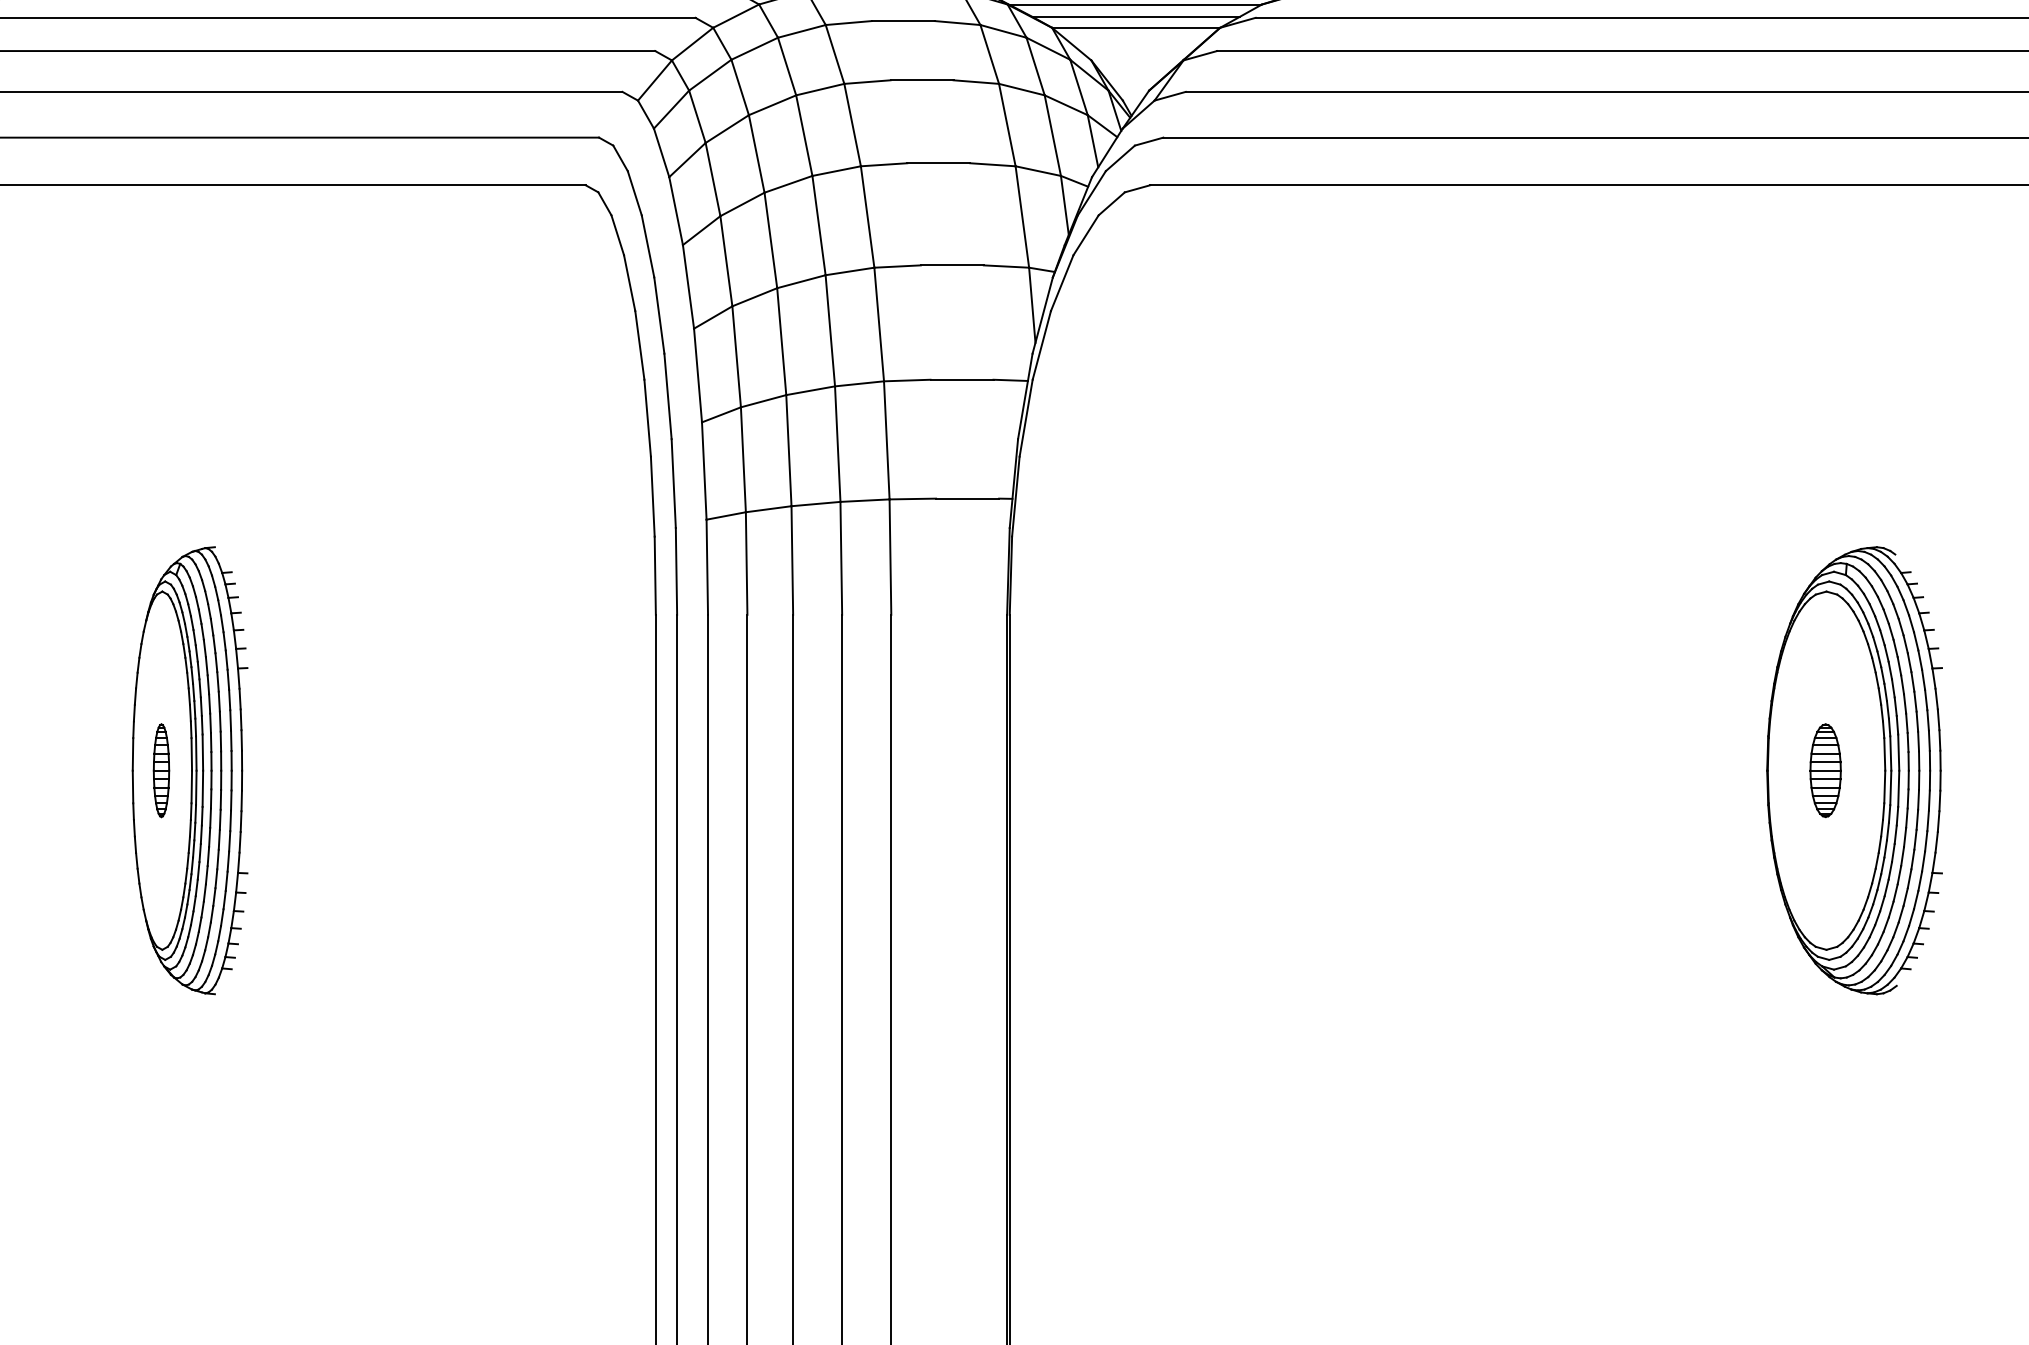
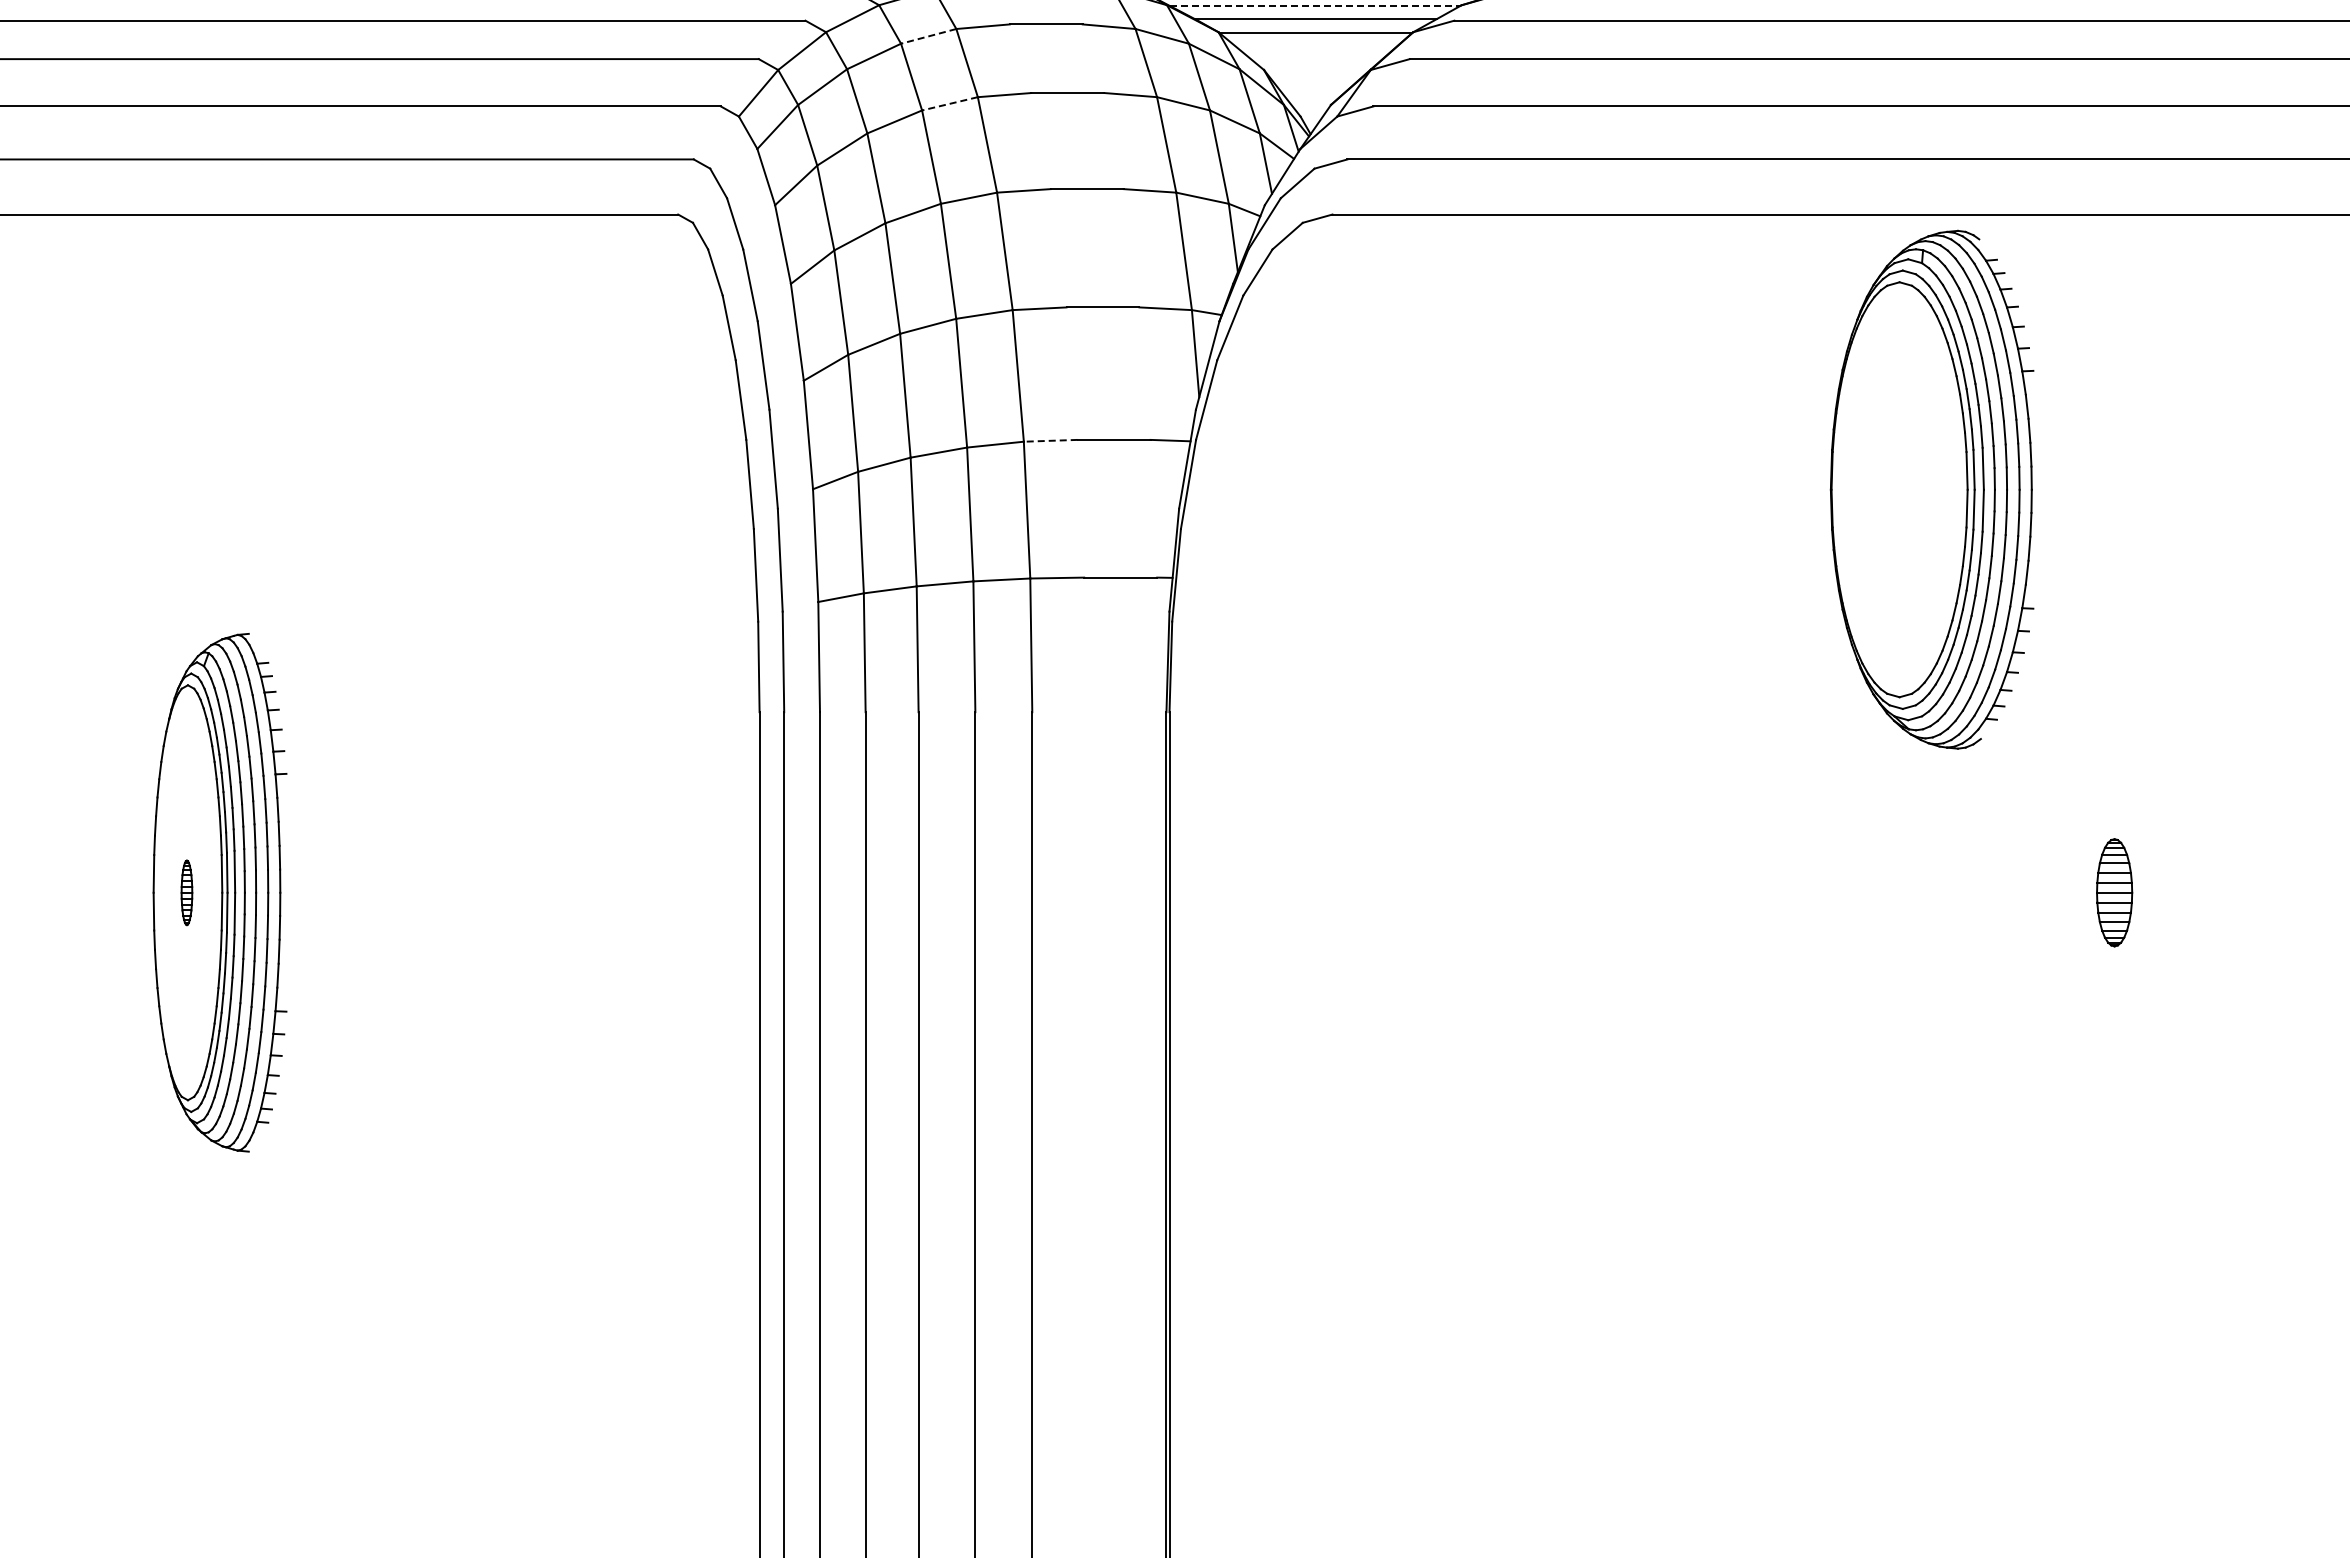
line: (1135, 4) -> (1315, 5), solid -> dashed
line: (801, 31) -> (928, 36), solid -> dashed
line: (820, 89) -> (950, 103), solid -> dashed
line: (907, 380) -> (1050, 440), solid -> dashed
part: (161, 770) -> (186, 892), size x0.6
part: (1854, 770) -> (1931, 489), moved

